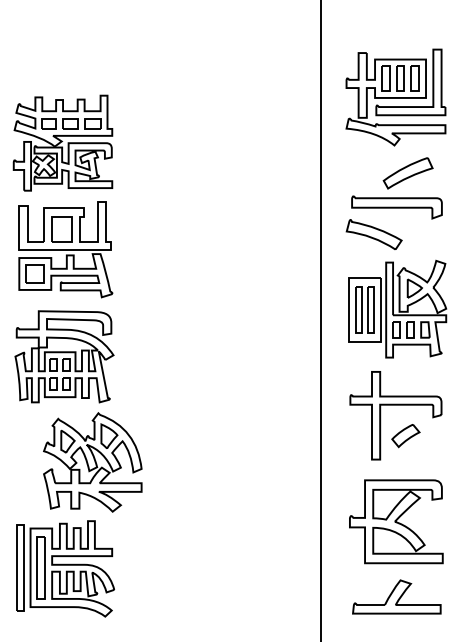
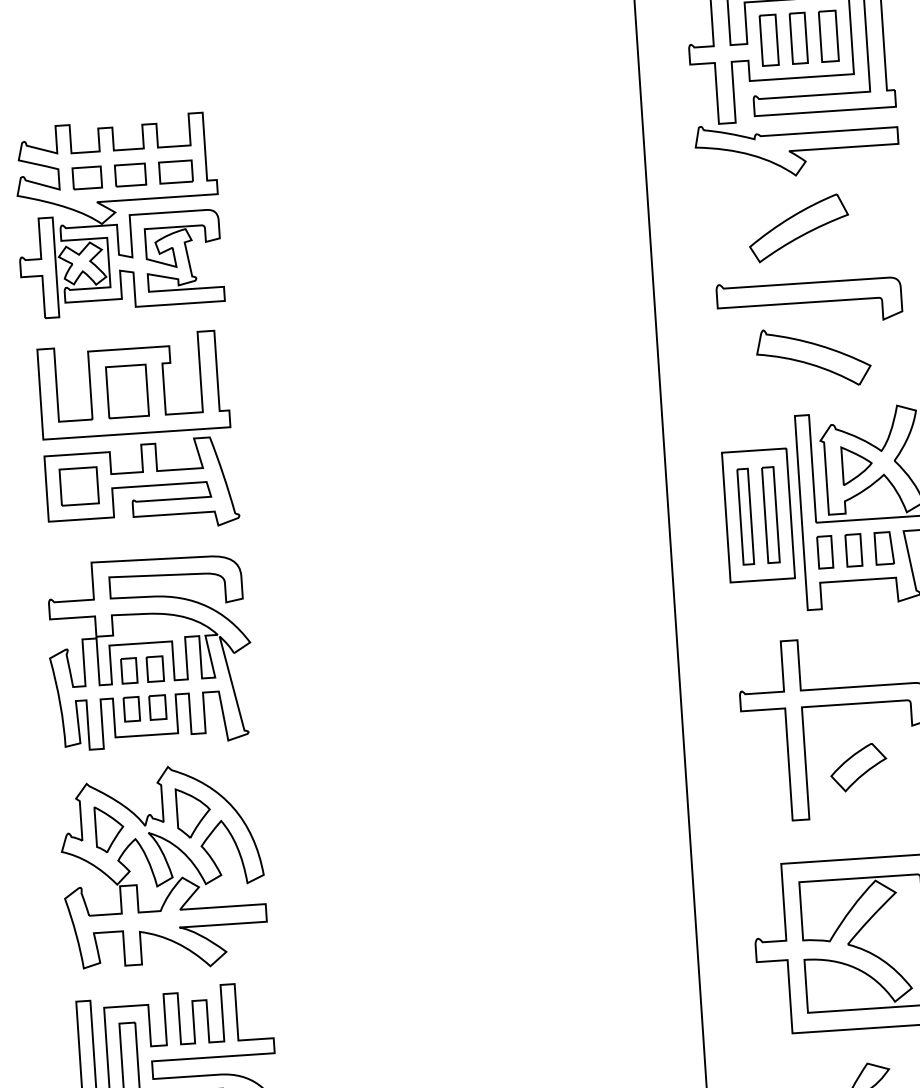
part: (407, 173) -> (797, 228), moved
part: (373, 234) -> (812, 357), moved
part: (92, 462) -> (162, 868), moved

